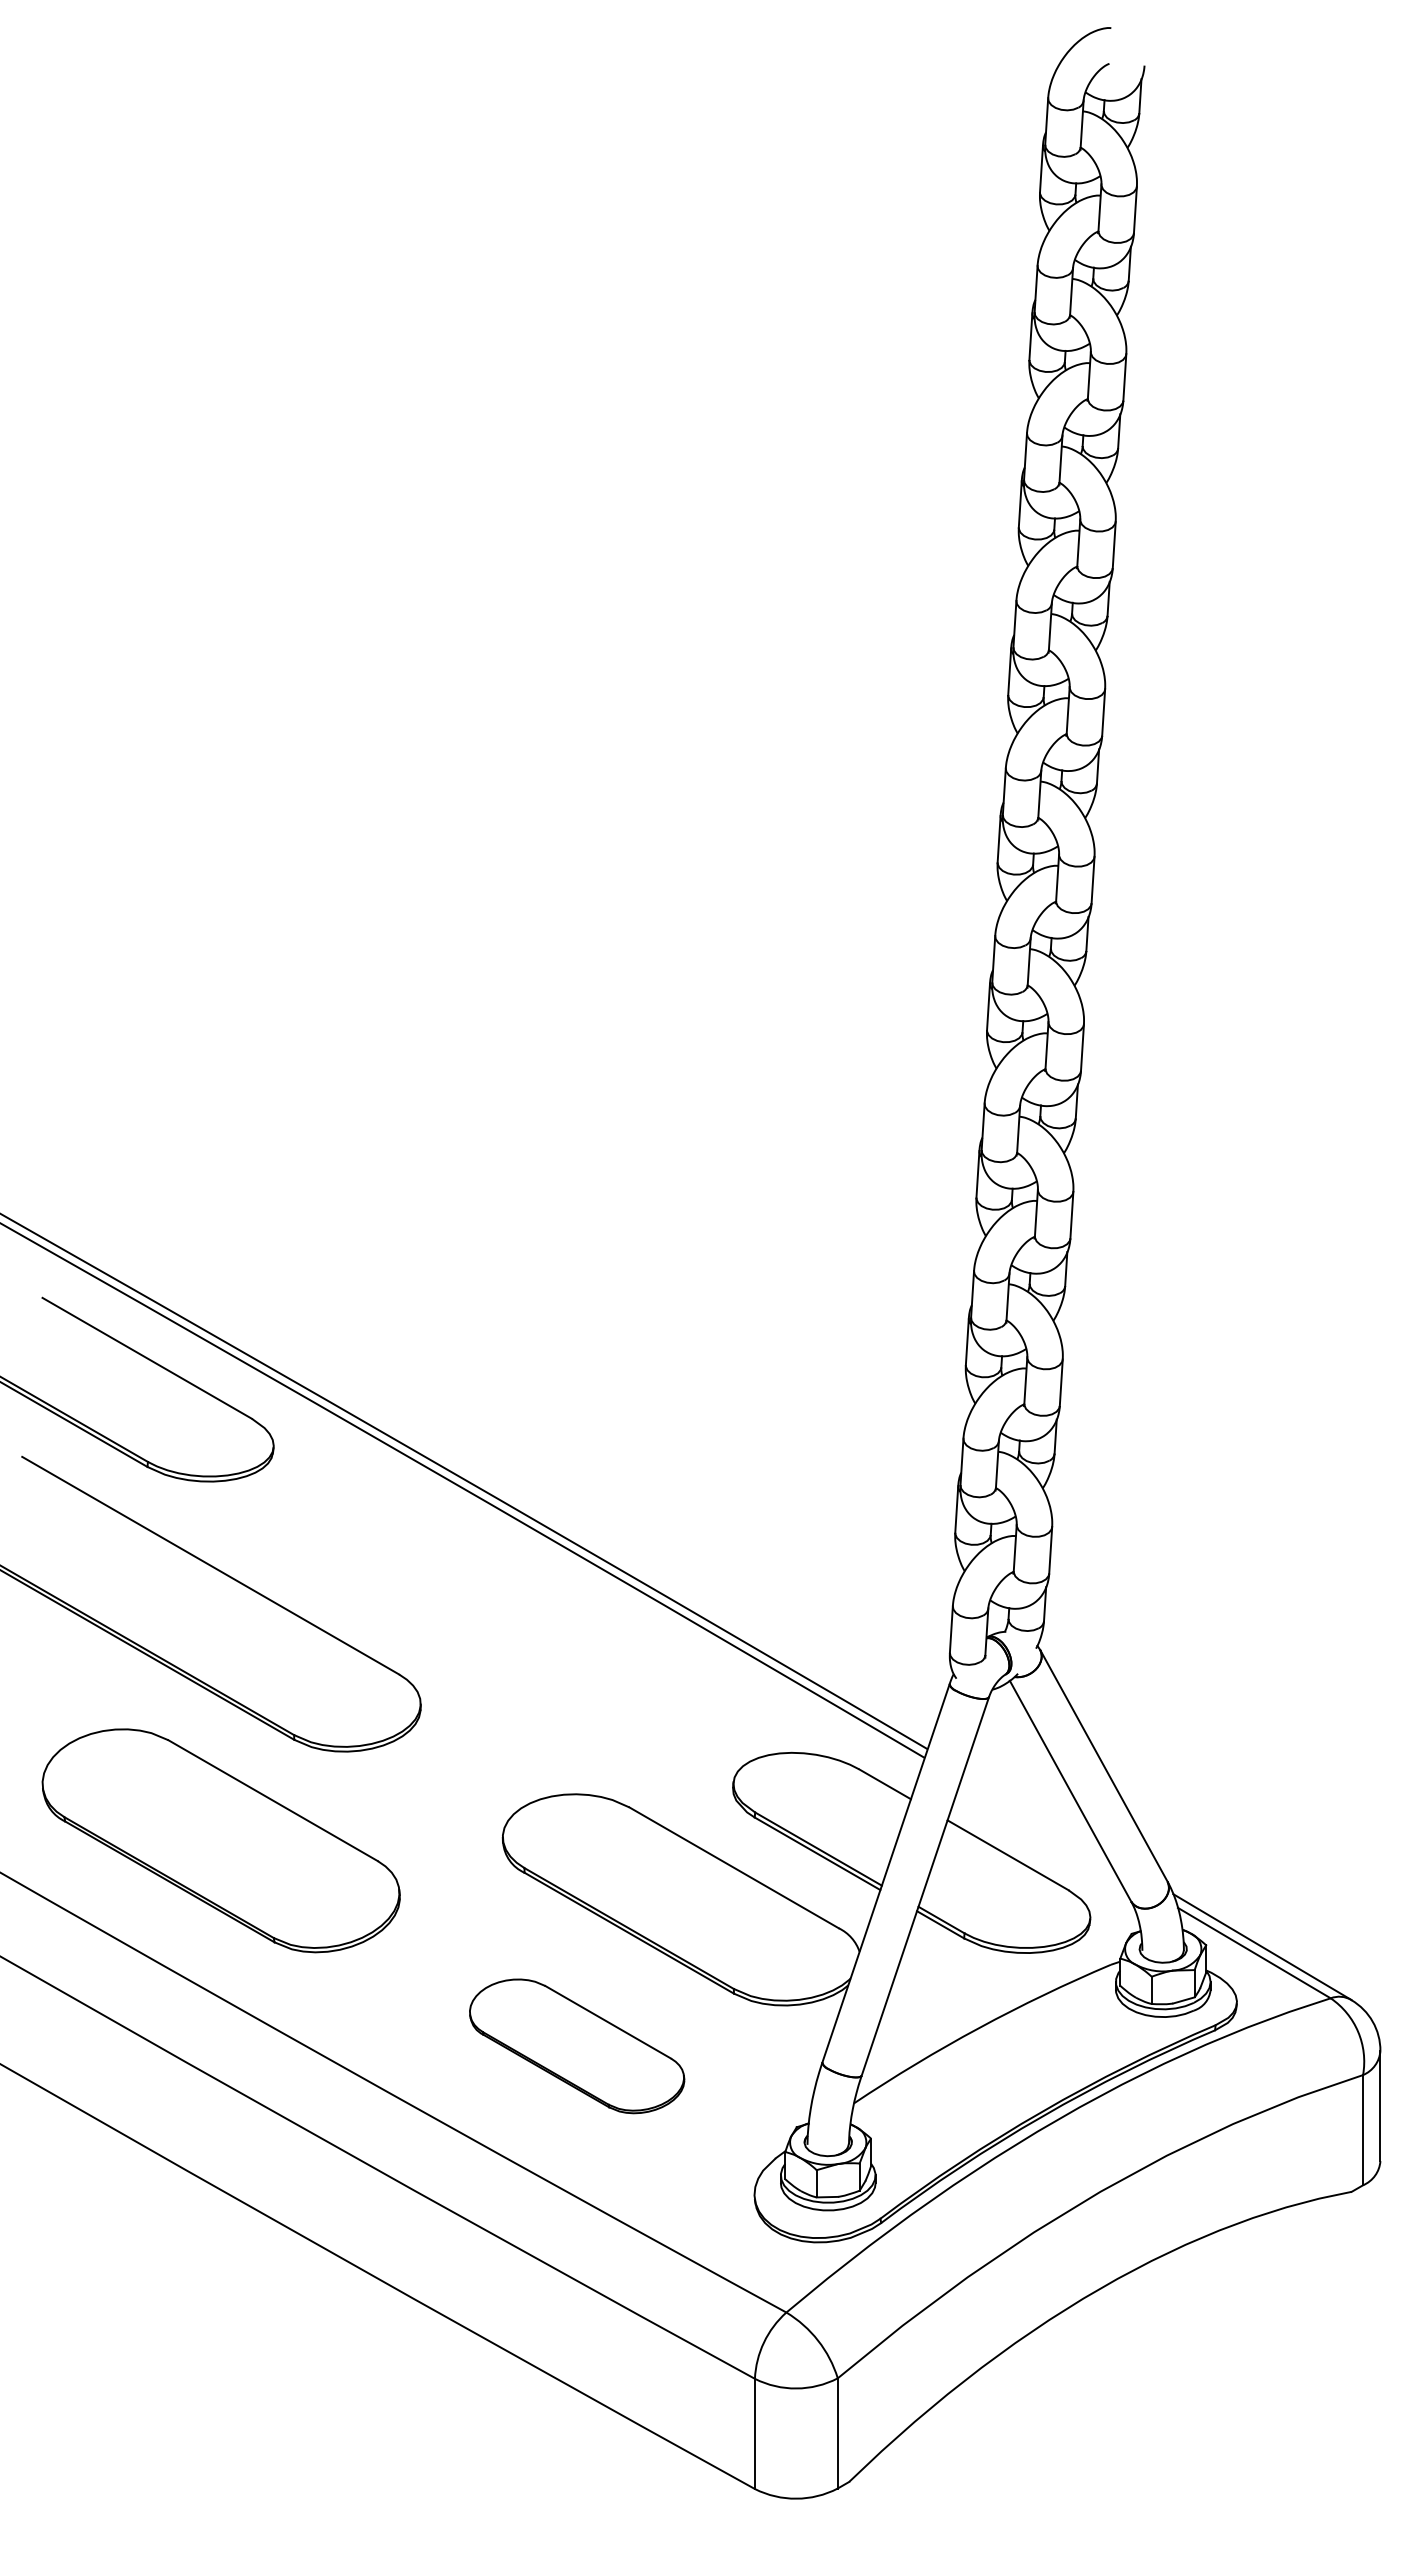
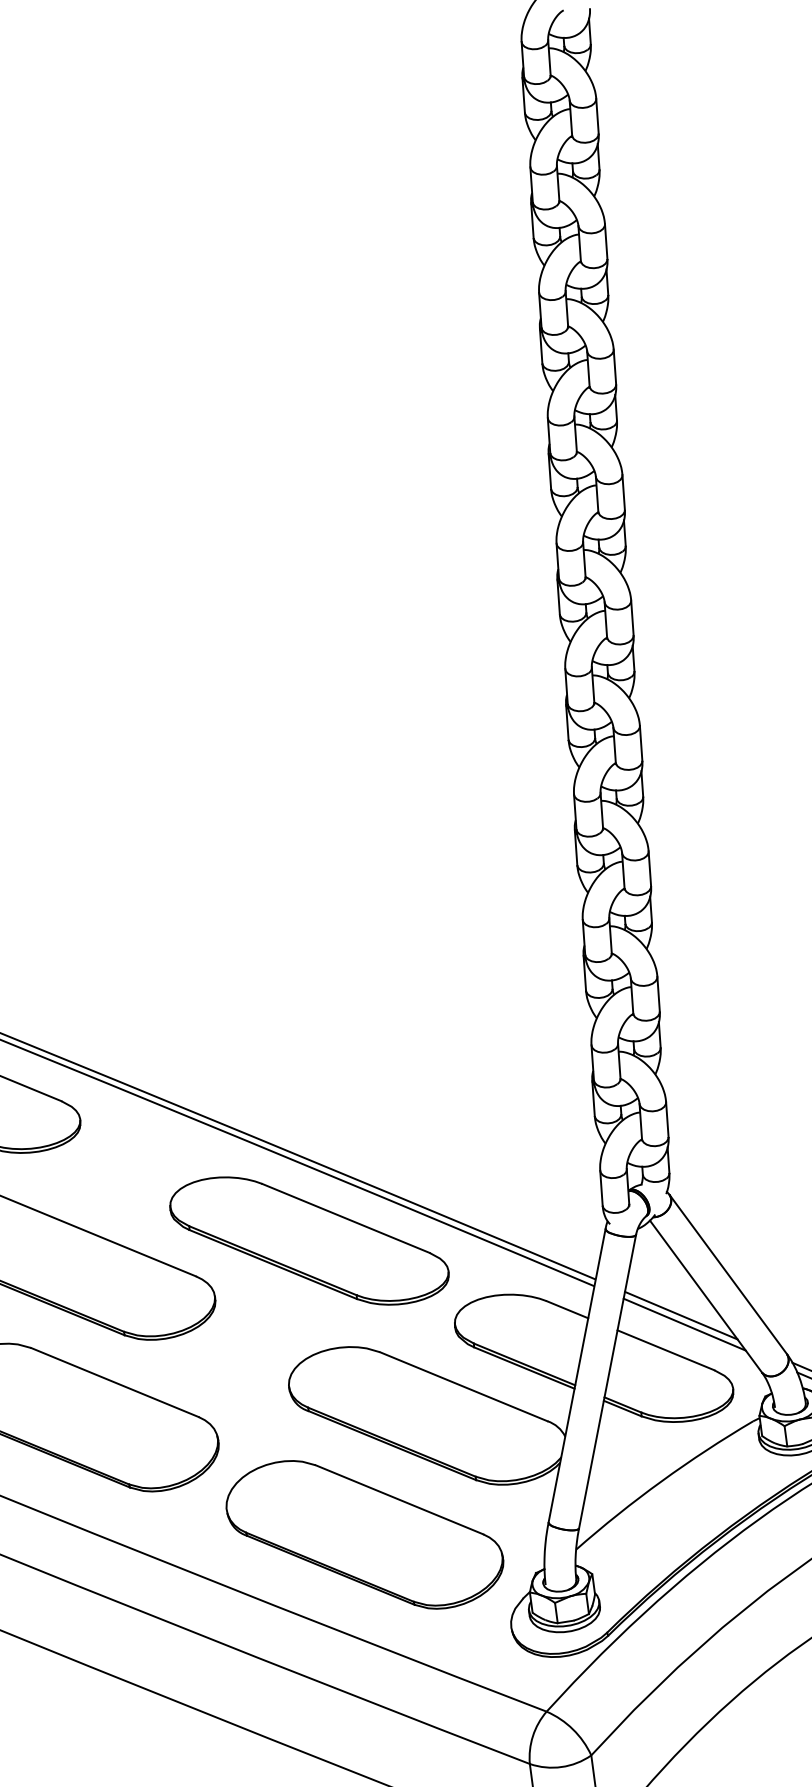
part: (555, 1647) -> (309, 1240), added
line: (1034, 1811) -> (681, 1315), added
line: (1037, 1824) -> (684, 1324), added
part: (576, 2046) -> (364, 1534), size x1.67

